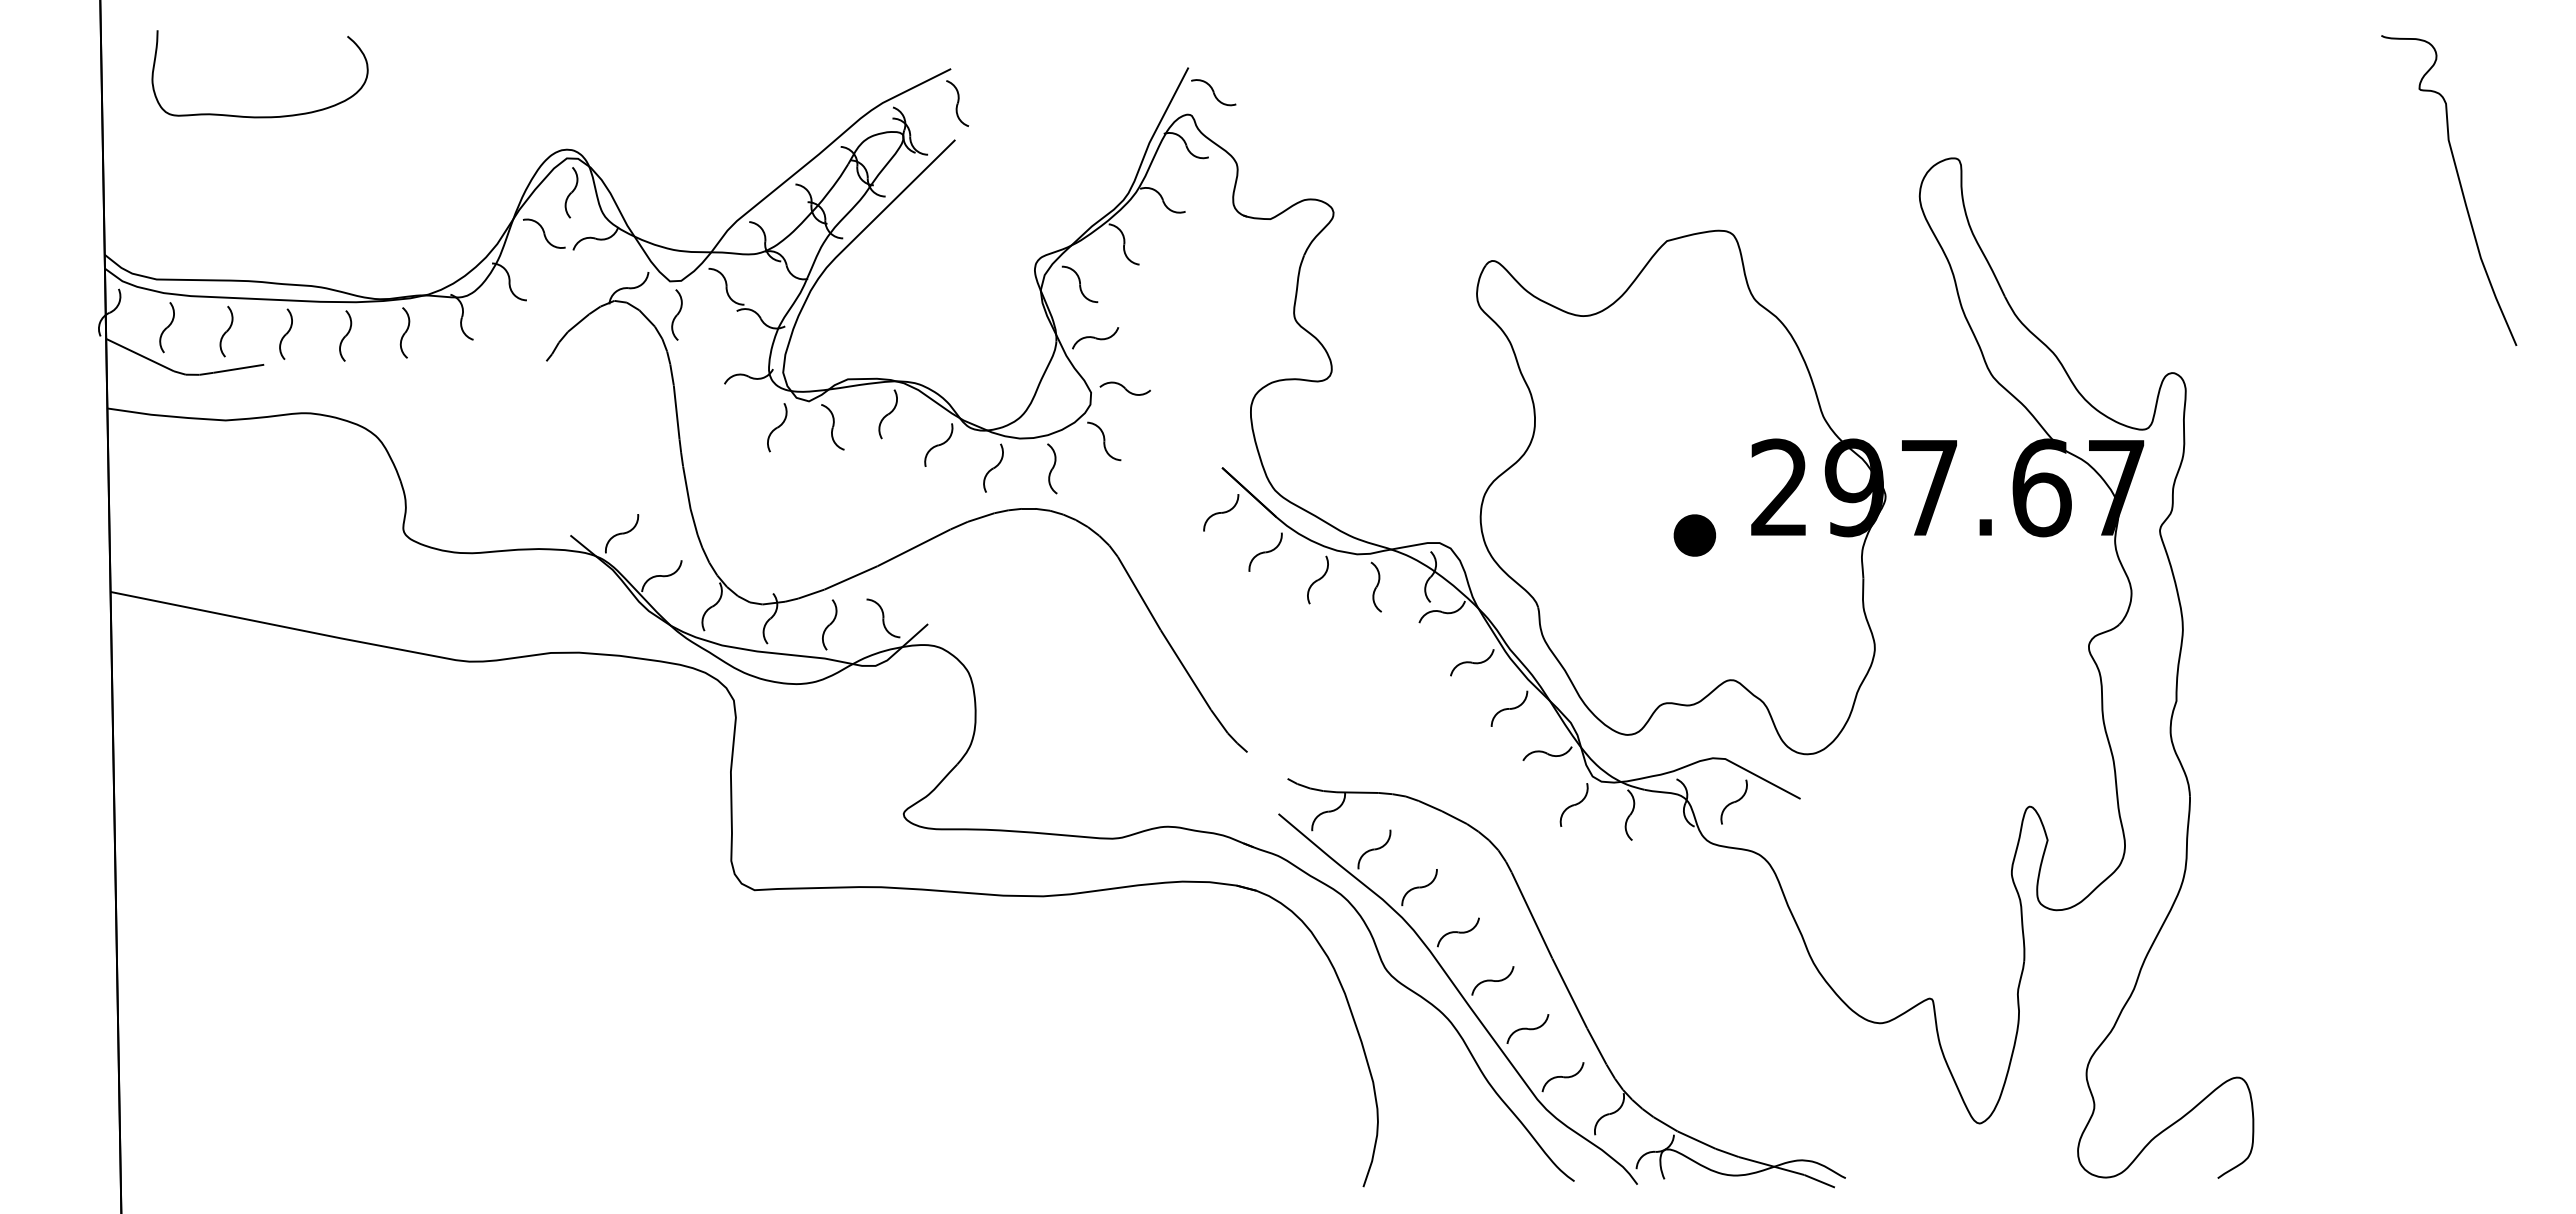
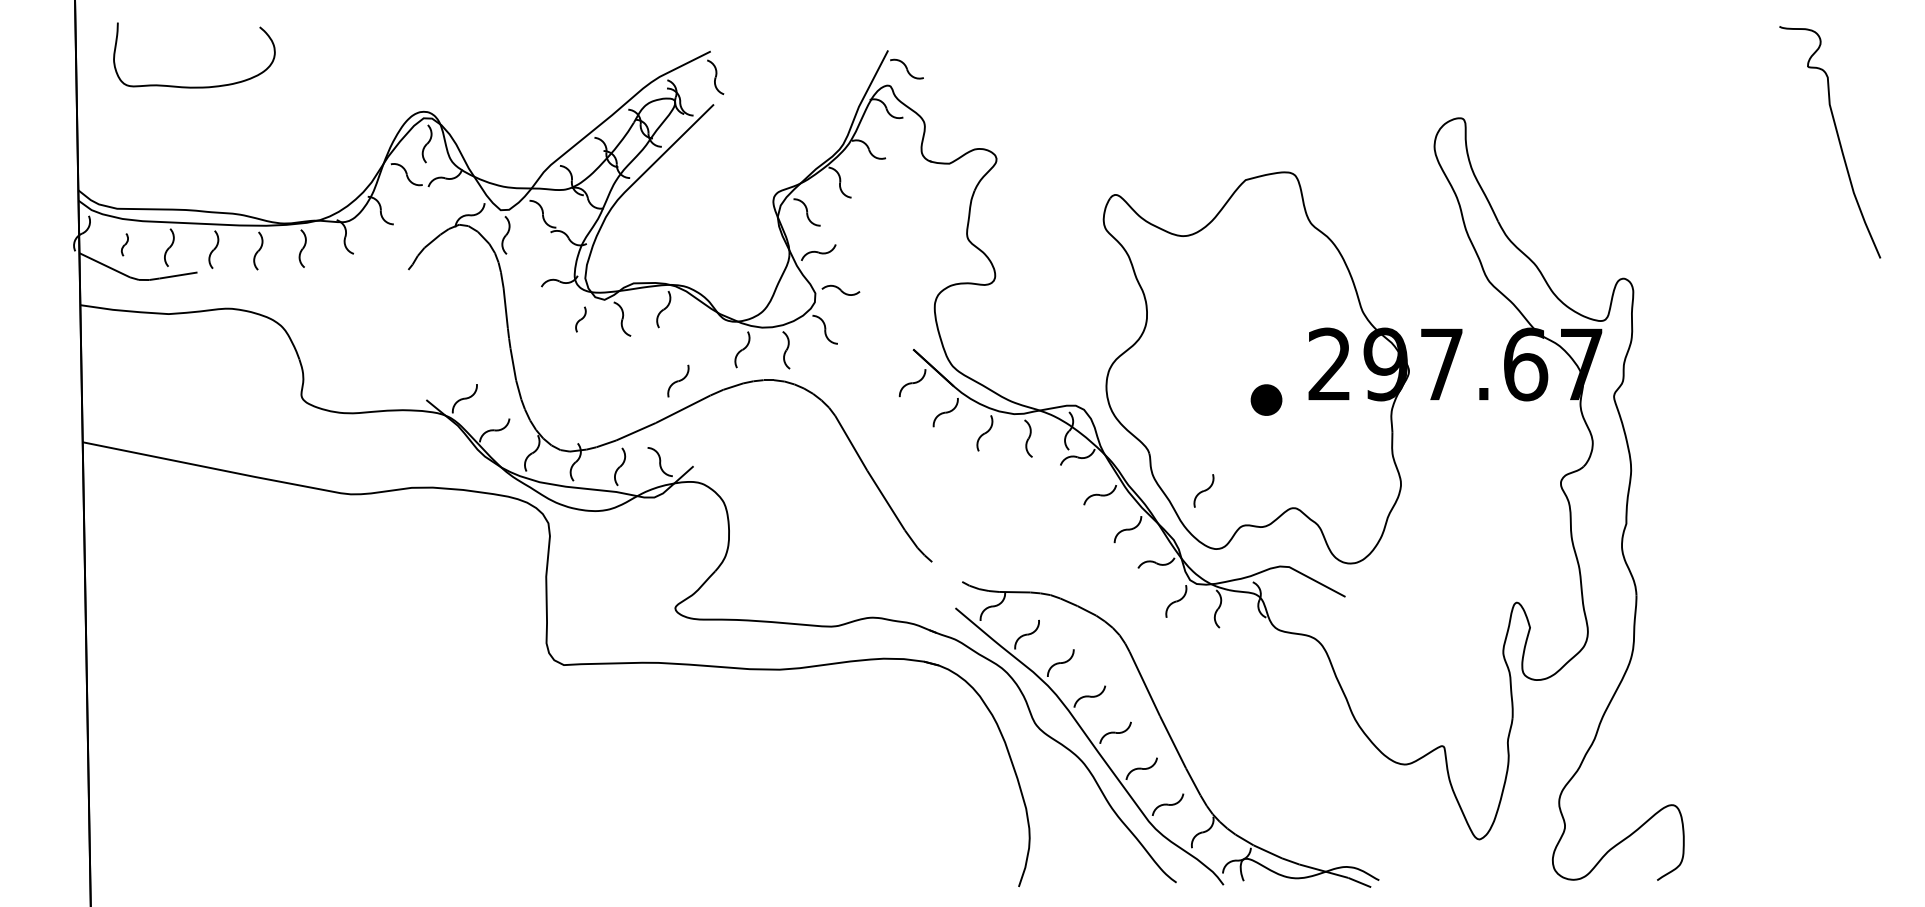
part: (166, 327) -> (124, 244), size x0.6
part: (777, 427) -> (581, 319), size x0.7
part: (938, 444) -> (678, 380), moved
part: (1733, 801) -> (1203, 490), moved

